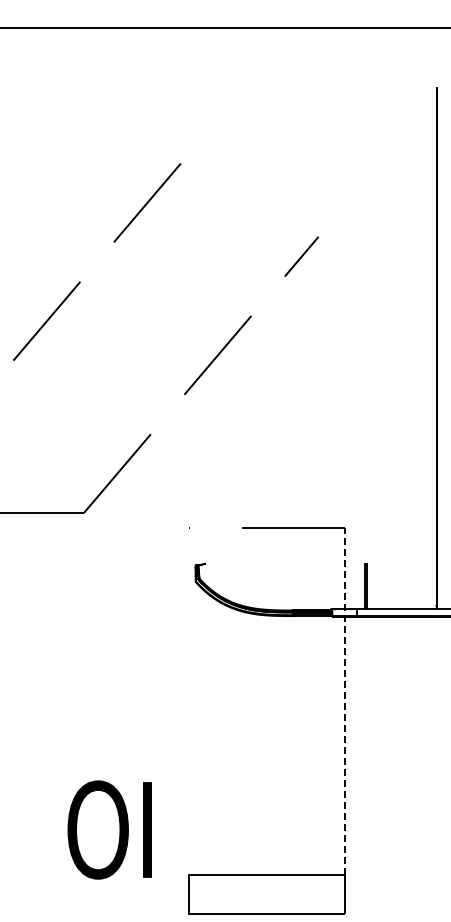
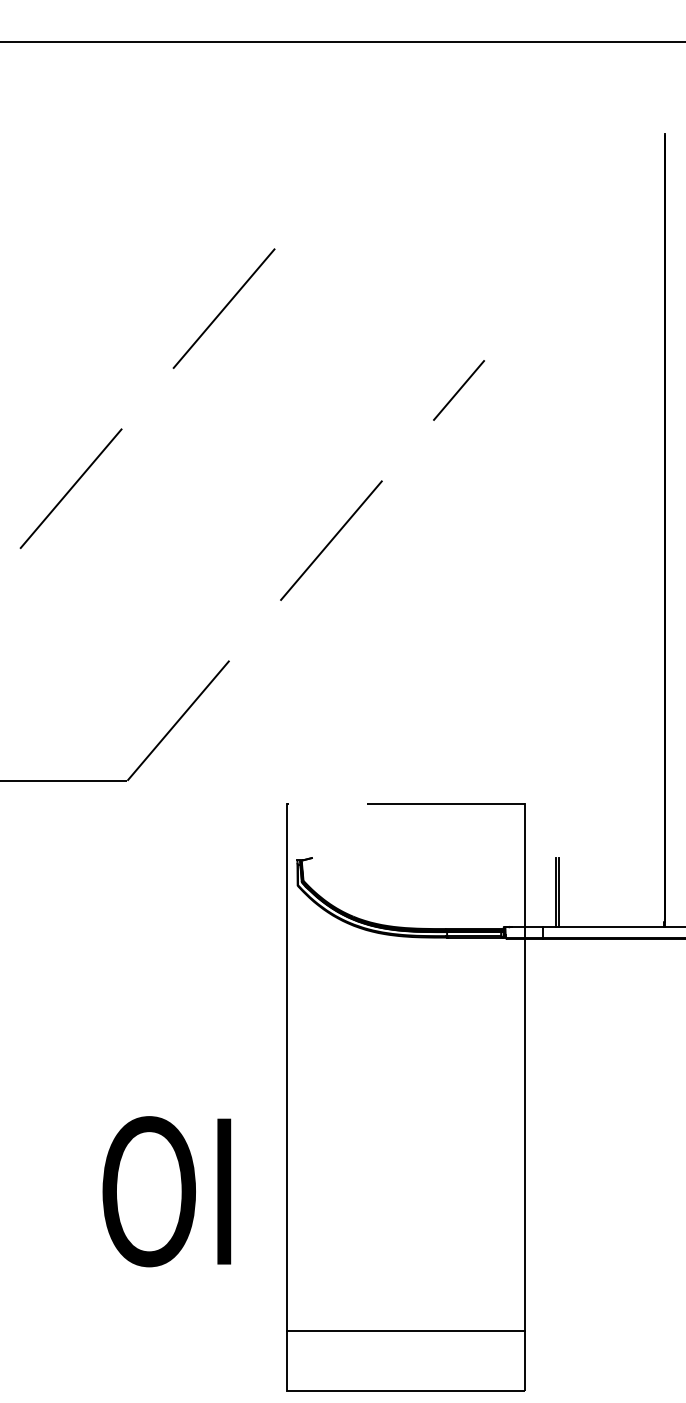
line: (188, 701) -> (286, 1067), added
line: (345, 701) -> (525, 1067), dashed -> solid
text: (109, 829) -> (166, 1190), moved

